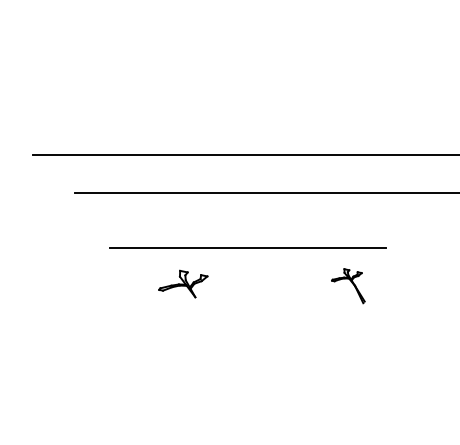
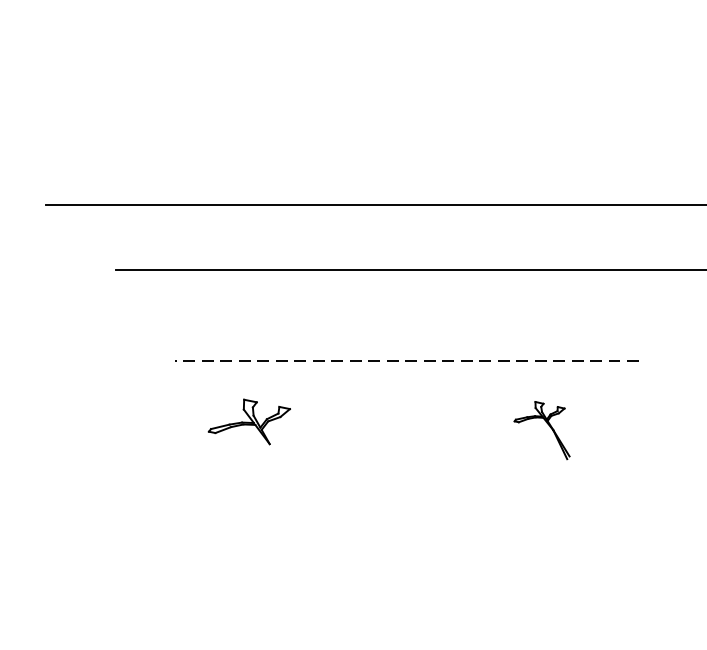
line: (247, 247) -> (406, 360), solid -> dashed
part: (183, 283) -> (249, 420), moved
part: (348, 286) -> (542, 431), moved

